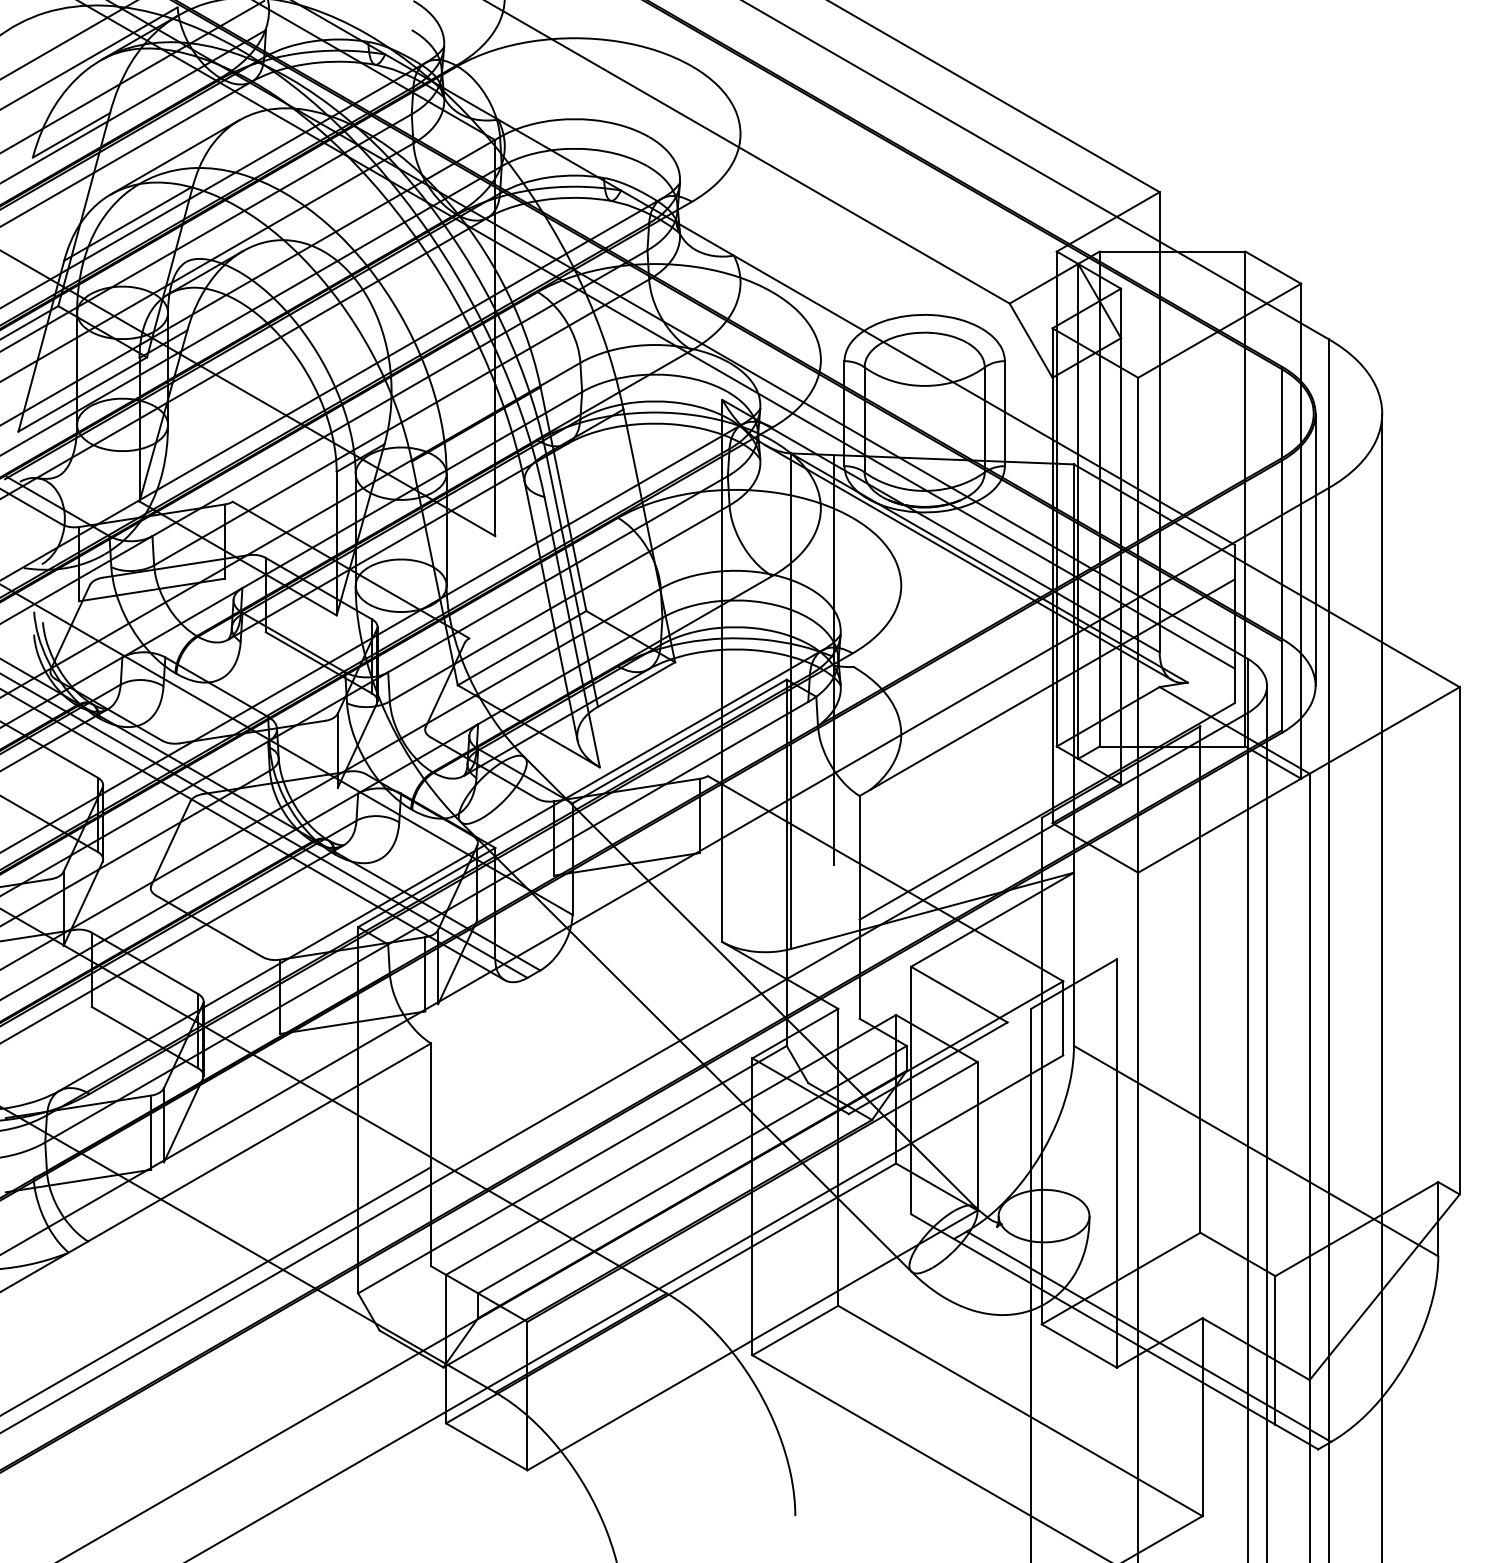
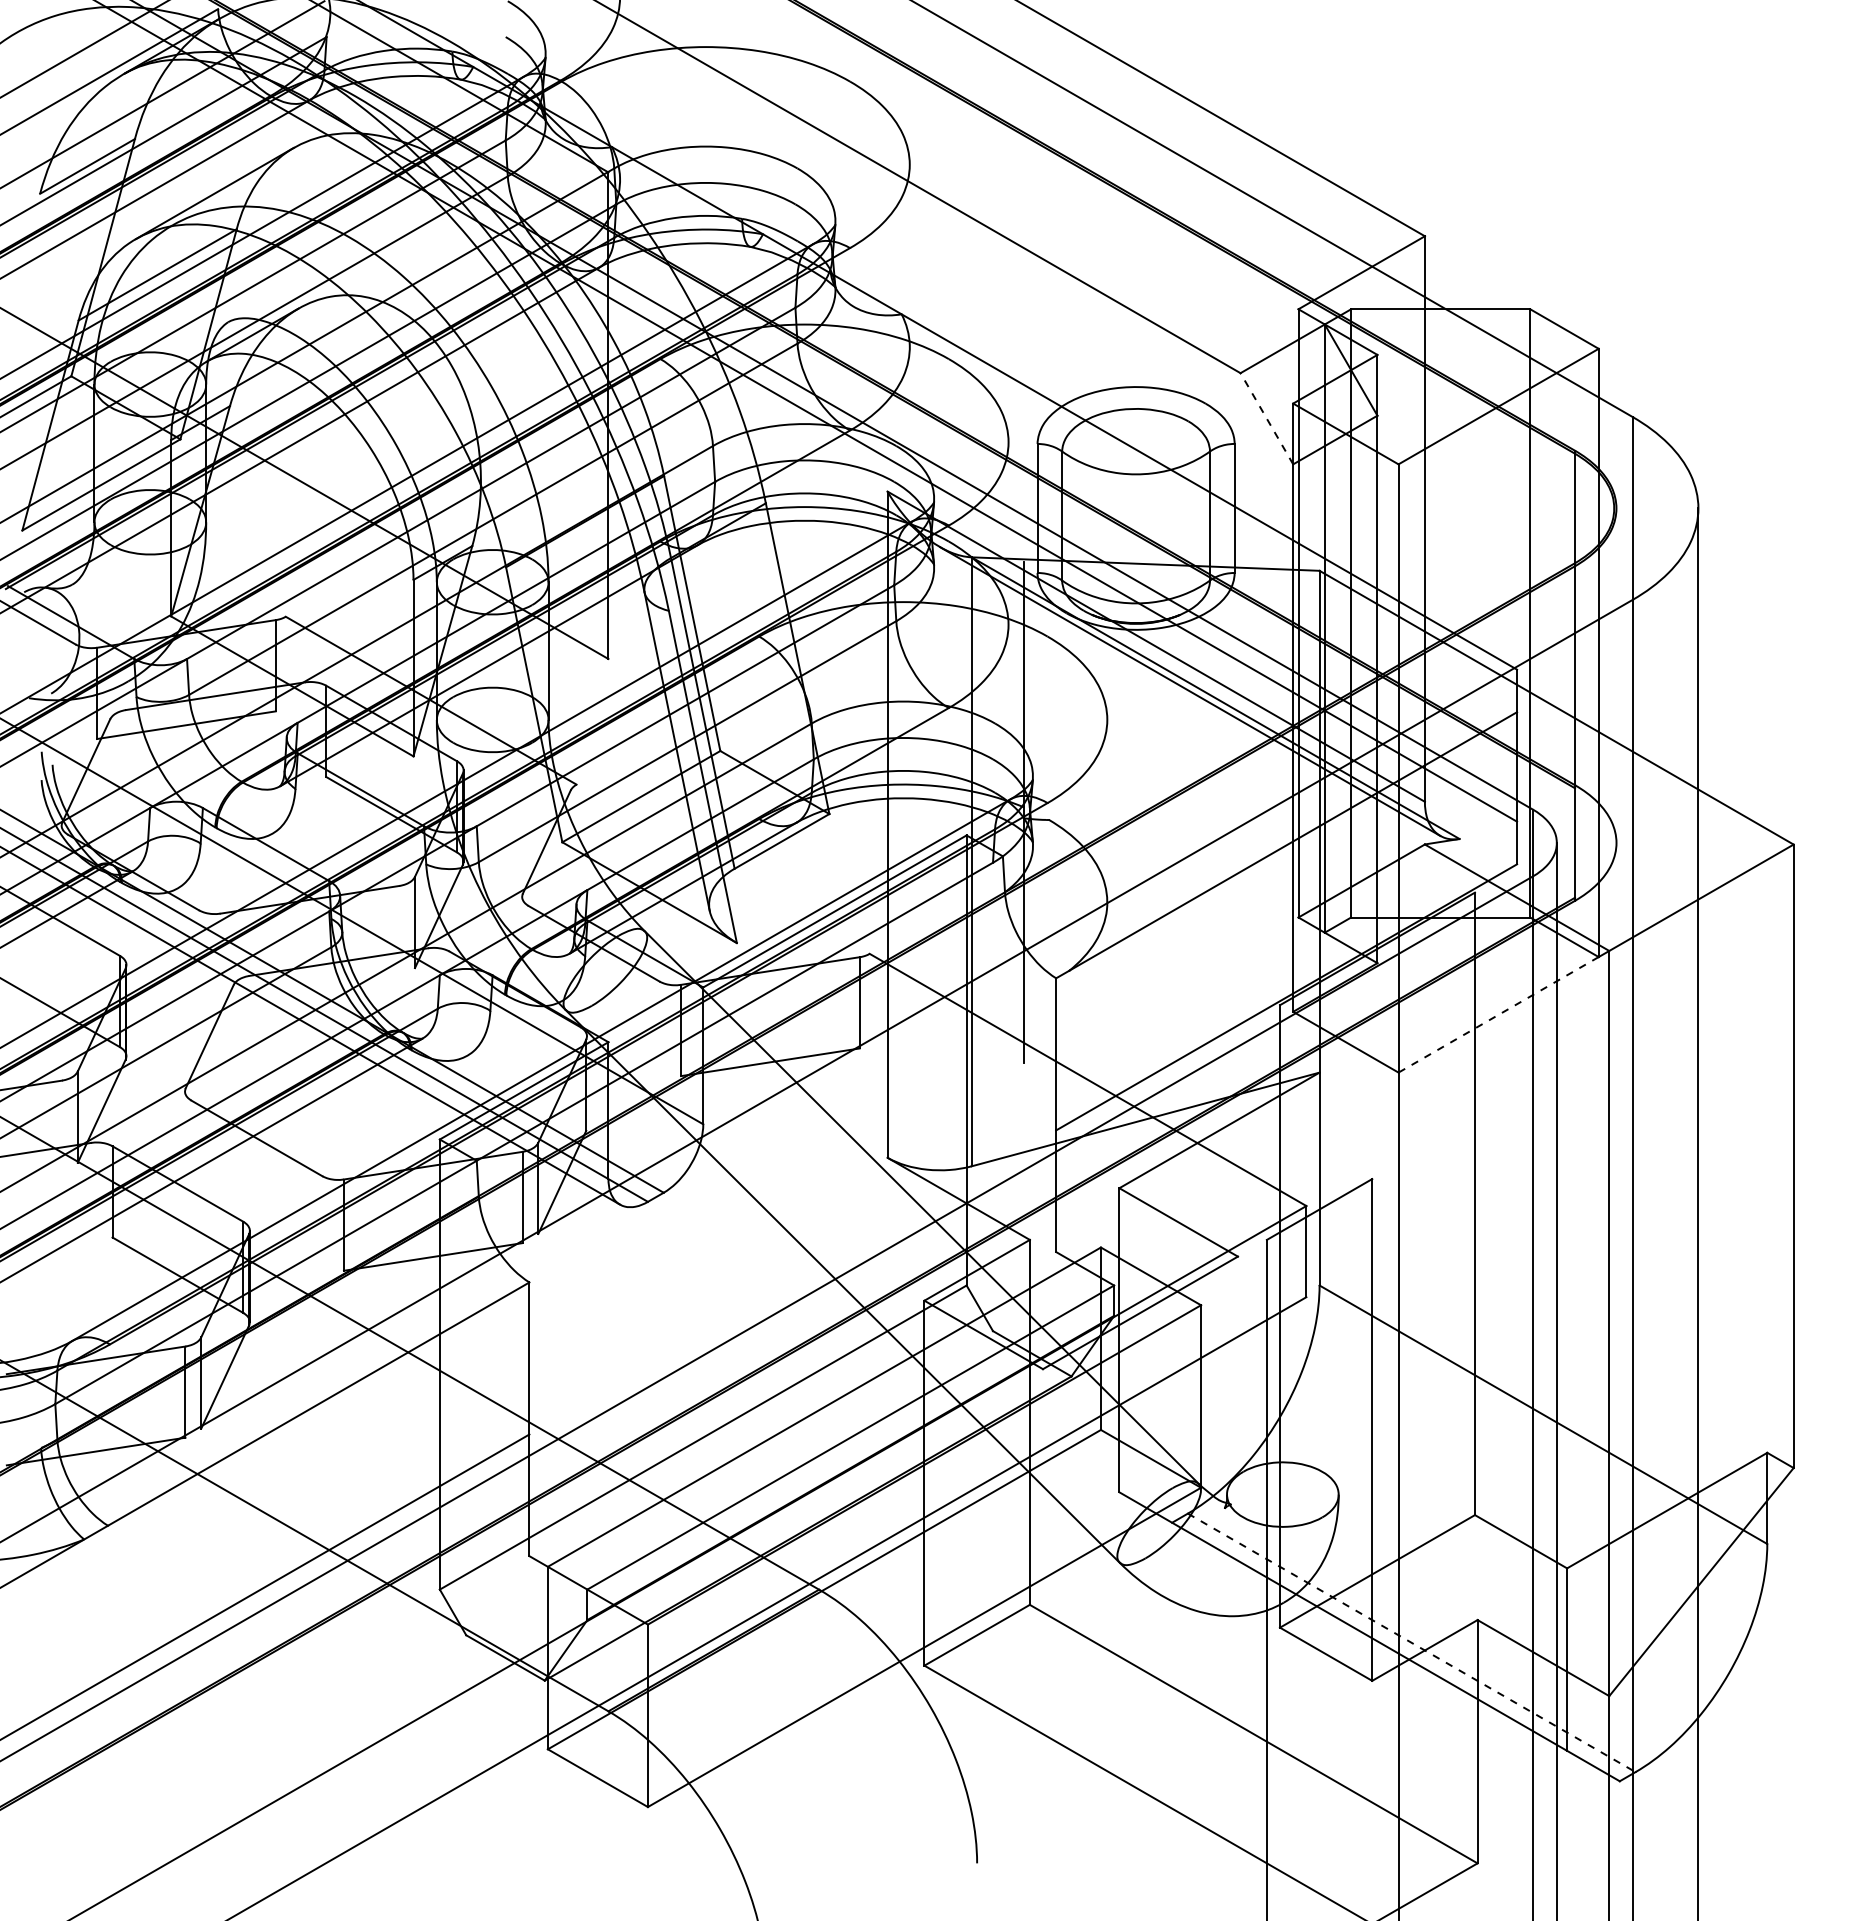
line: (1030, 340) -> (1266, 418), solid -> dashed
line: (1315, 549) -> (1616, 675), removed
line: (1219, 825) -> (1498, 1014), solid -> dashed
line: (1149, 1337) -> (1412, 1643), solid -> dashed

